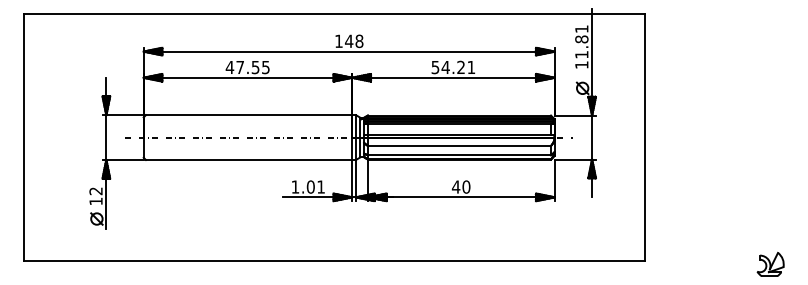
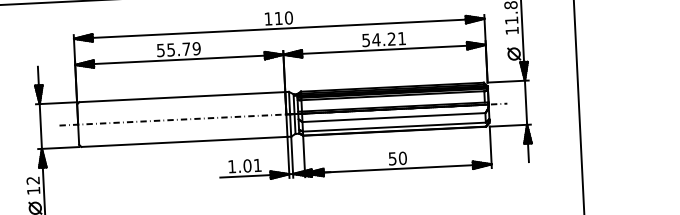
text: (354, 40) -> (283, 17), 148 -> 110
text: (247, 67) -> (178, 49), 47.55 -> 55.79
text: (455, 186) -> (391, 158), 40 -> 50

